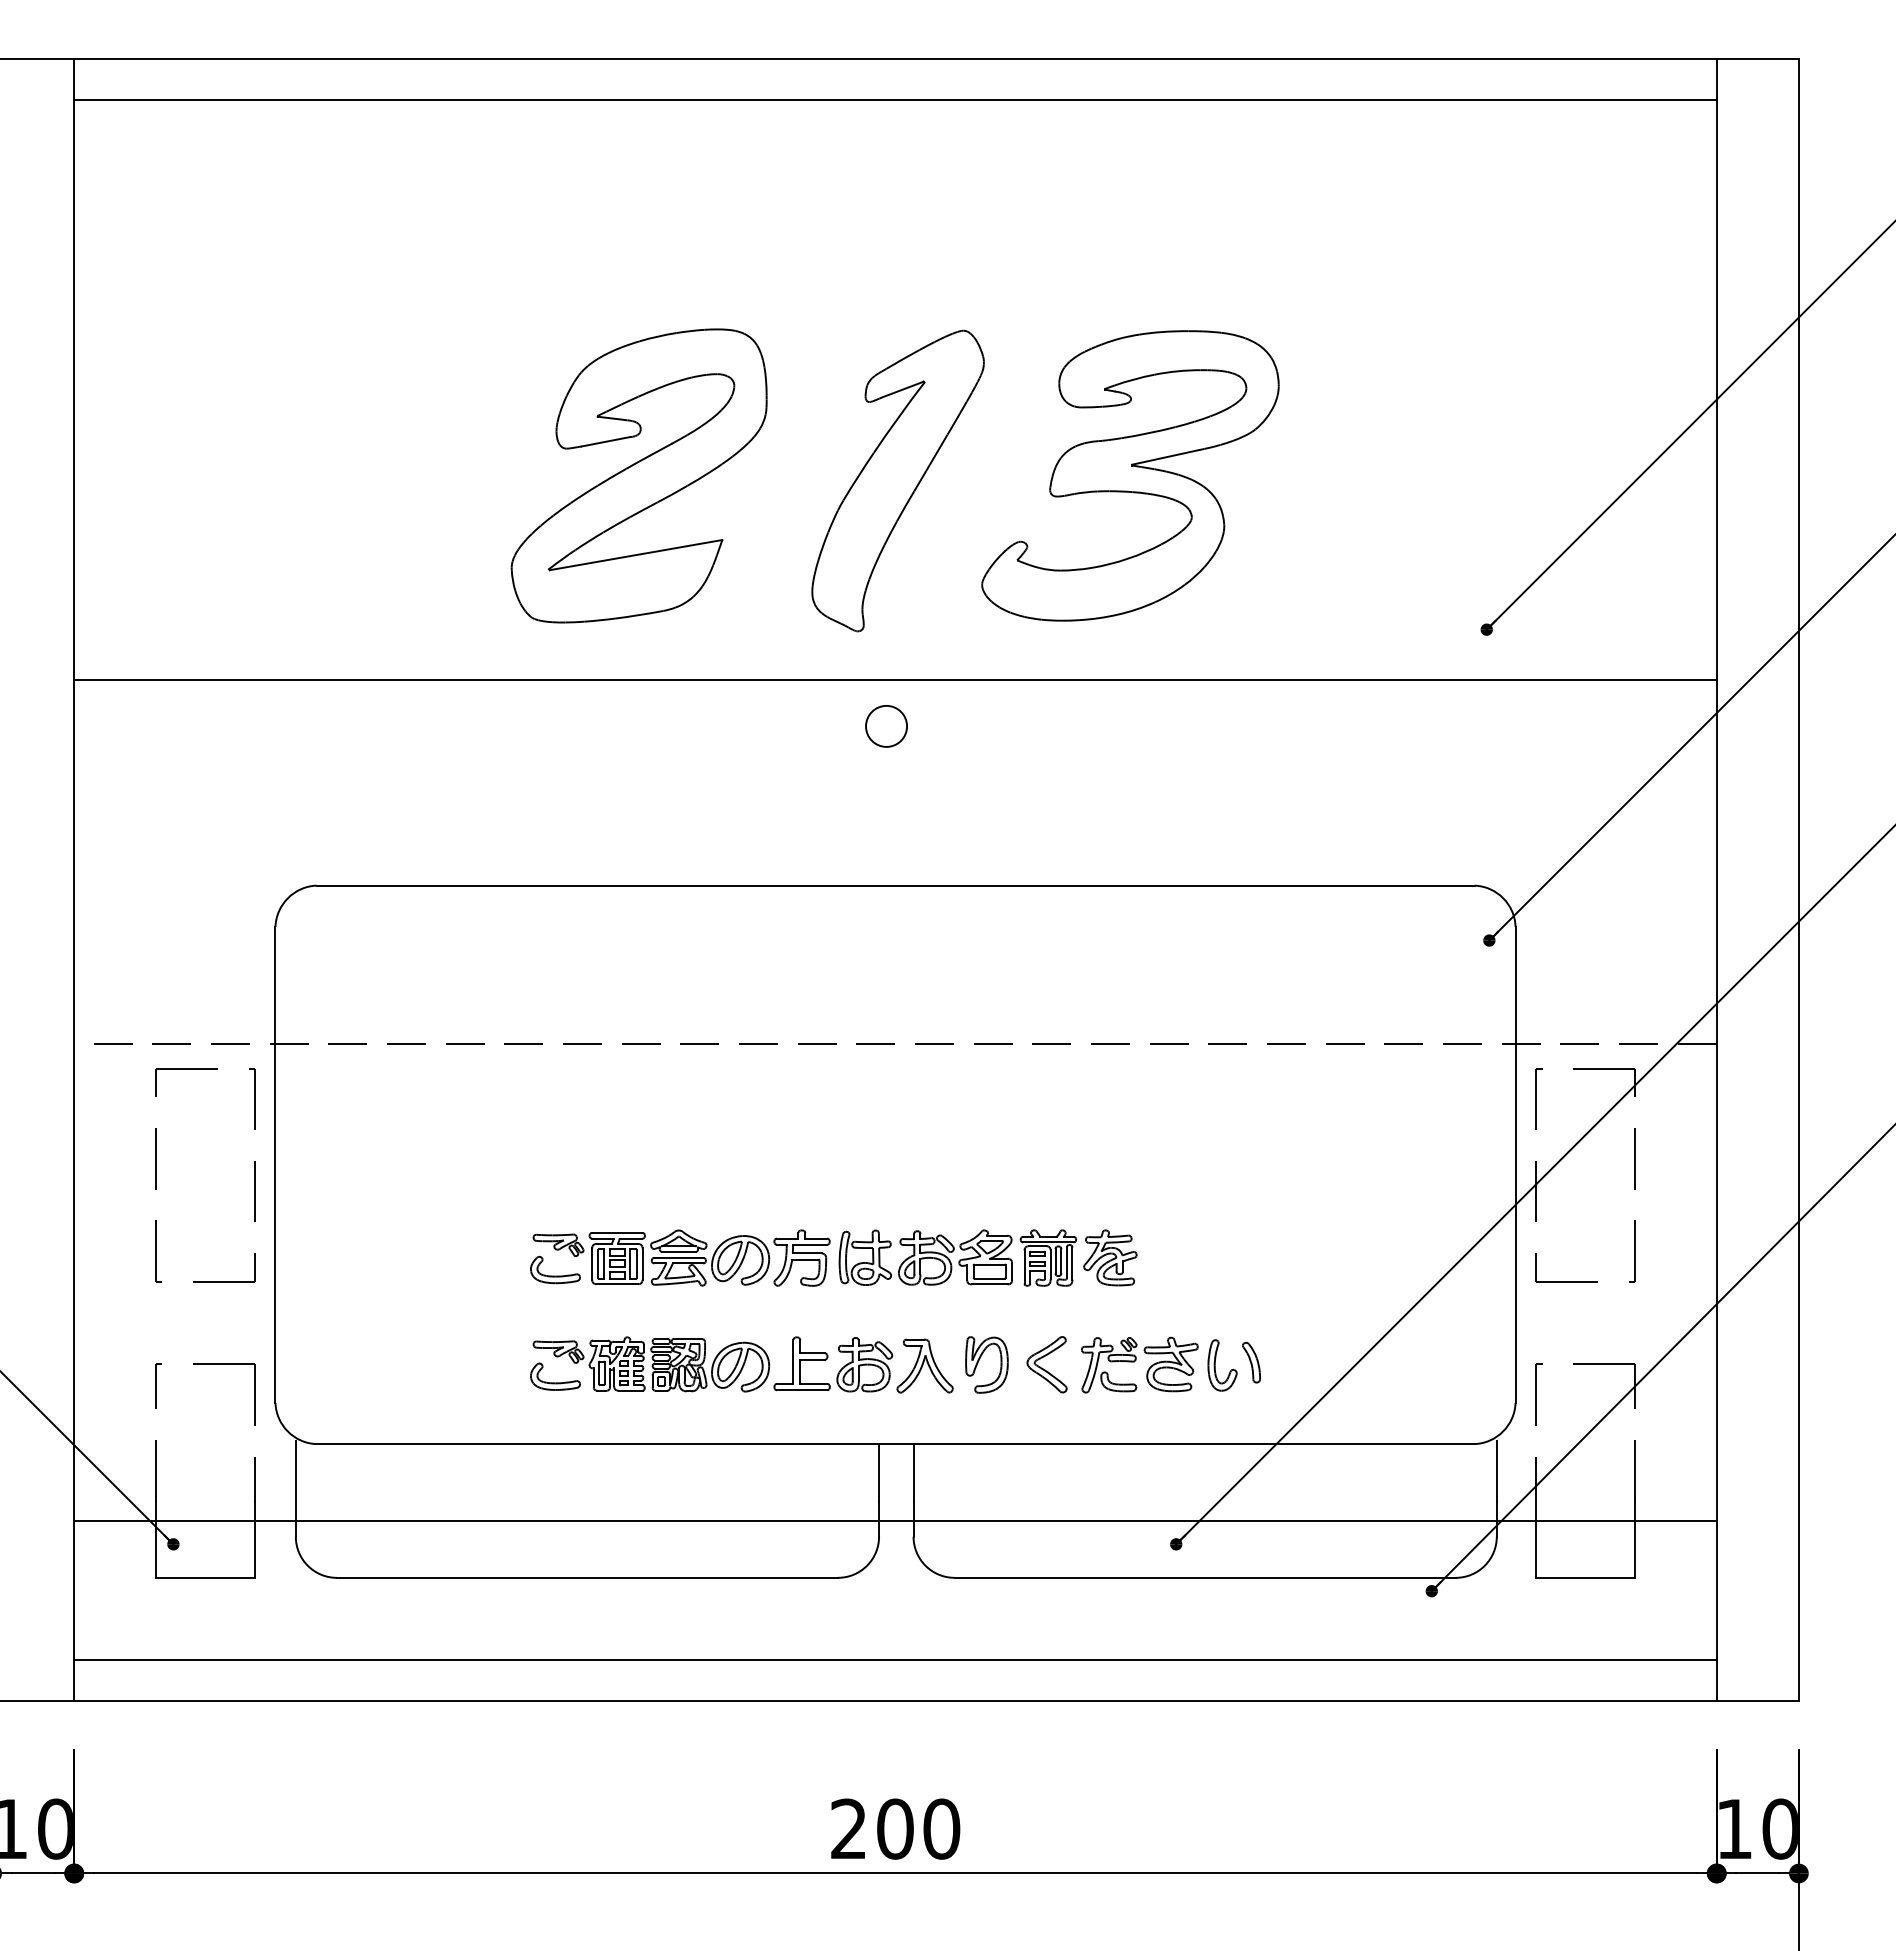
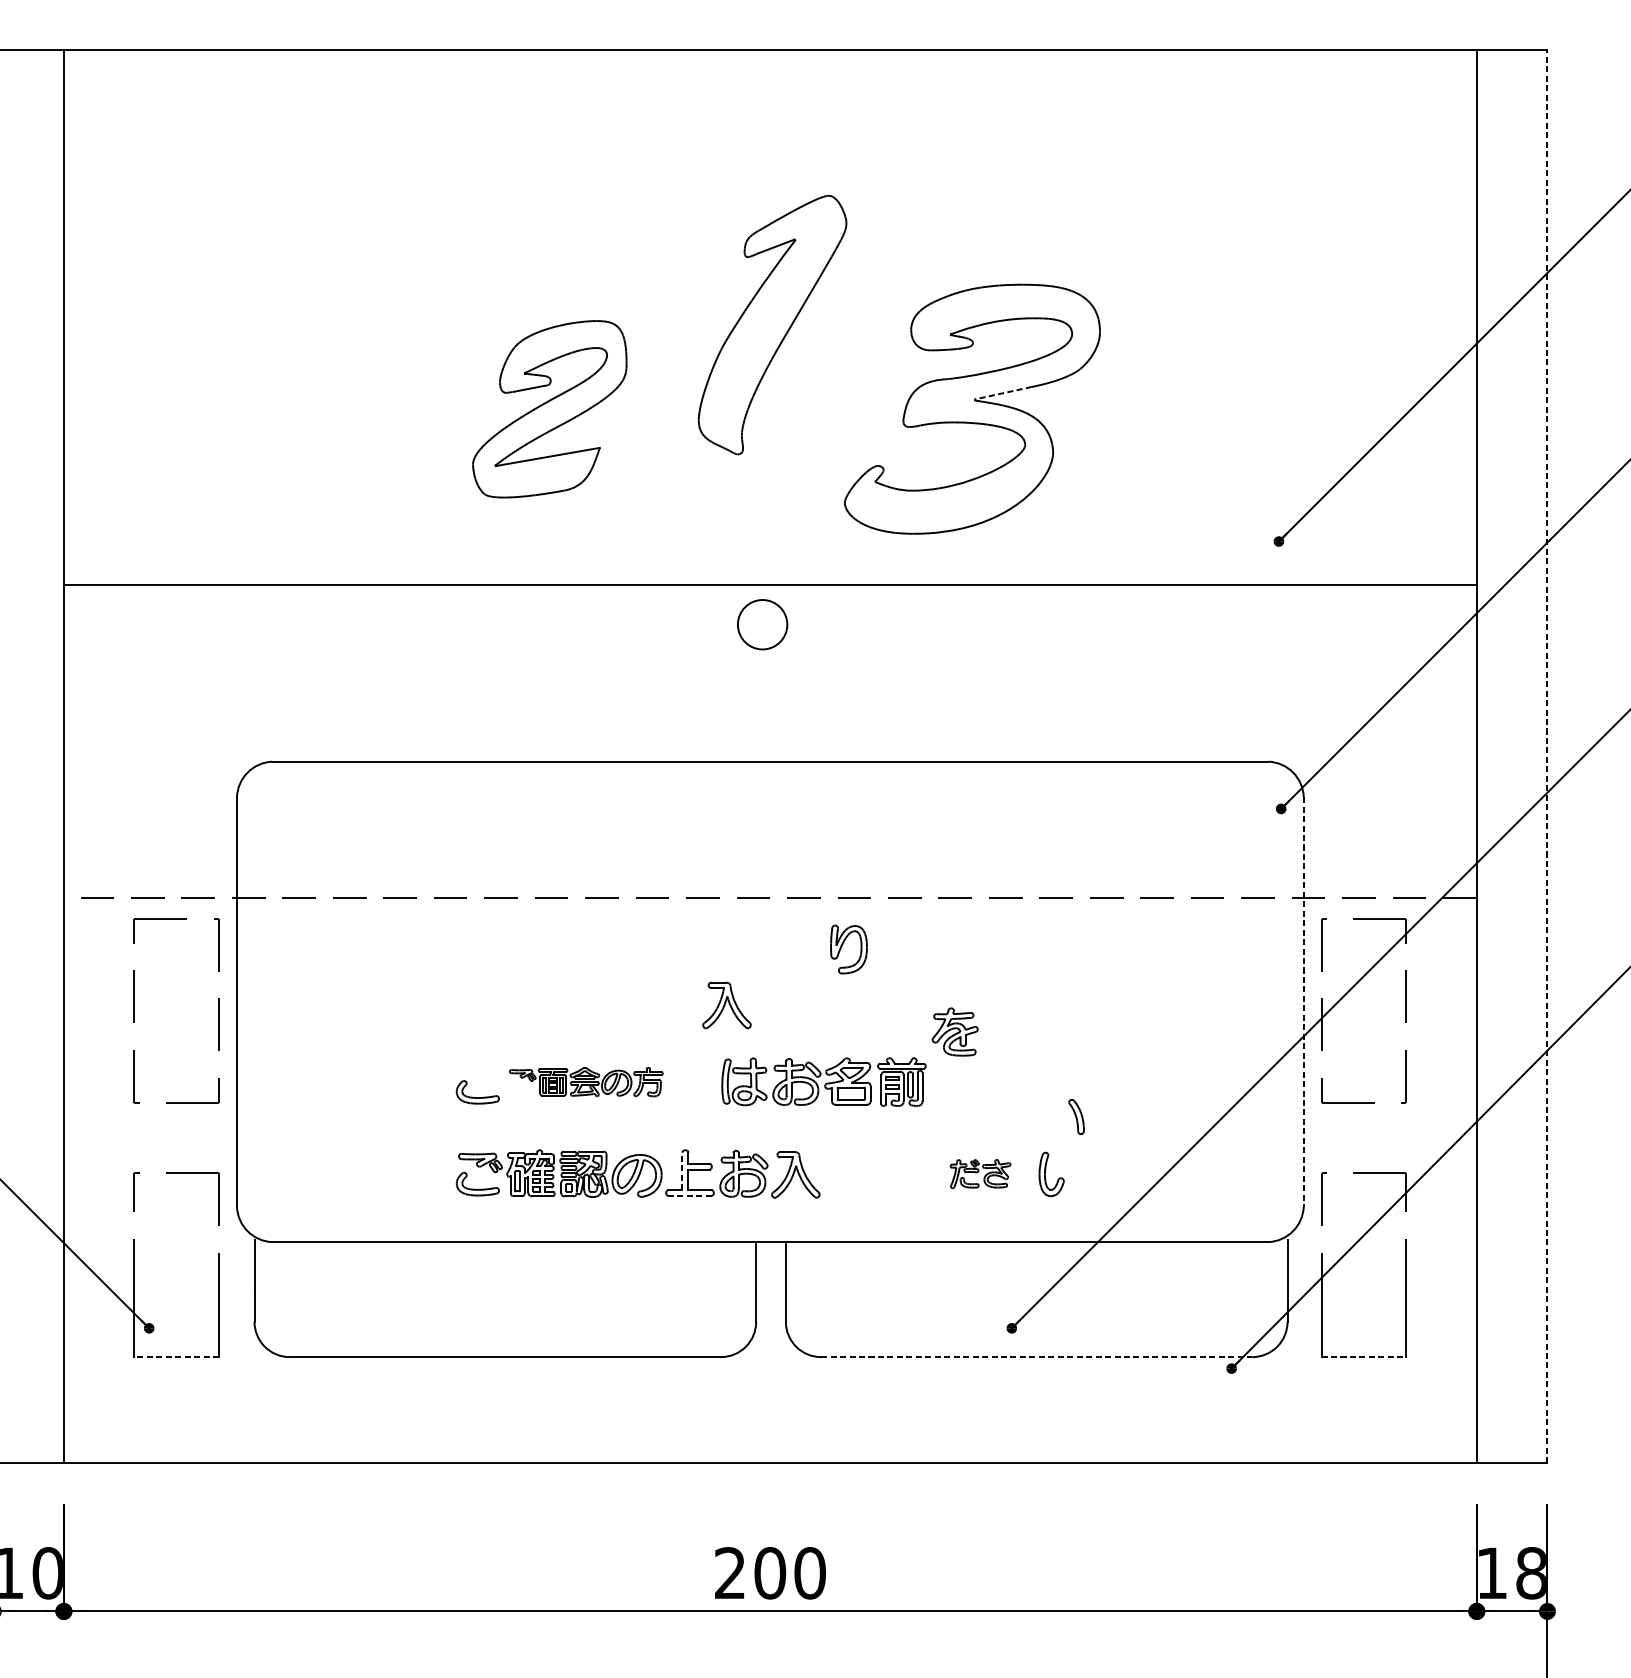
line: (895, 99) -> (770, 85), removed
line: (1165, 457) -> (1002, 393), solid -> dashed
part: (638, 475) -> (549, 408), size x0.7
part: (897, 480) -> (772, 324), moved
circle: (886, 725) -> (762, 623), size x1.4
line: (1798, 879) -> (1547, 756), solid -> dashed
line: (1515, 1164) -> (1303, 1001), solid -> dashed
part: (844, 1168) -> (726, 1005), added
part: (681, 1257) -> (586, 1081), size x0.6
part: (1110, 1257) -> (955, 1031), moved
part: (979, 1360) -> (842, 945), moved
line: (793, 1362) -> (682, 1171), solid -> dashed
part: (1251, 1362) -> (1076, 1116), moved
part: (1046, 1364) -> (900, 1173), removed
part: (1139, 1364) -> (980, 1173), size x0.6
line: (801, 1390) -> (689, 1195), solid -> dashed
line: (895, 1520) -> (770, 1307), removed
line: (204, 1577) -> (175, 1356), solid -> dashed
line: (1205, 1577) -> (1037, 1356), solid -> dashed
line: (1586, 1577) -> (1364, 1356), solid -> dashed
line: (895, 1659) -> (770, 1427), removed
text: (1779, 1828) -> (1530, 1572), 10 -> 18

